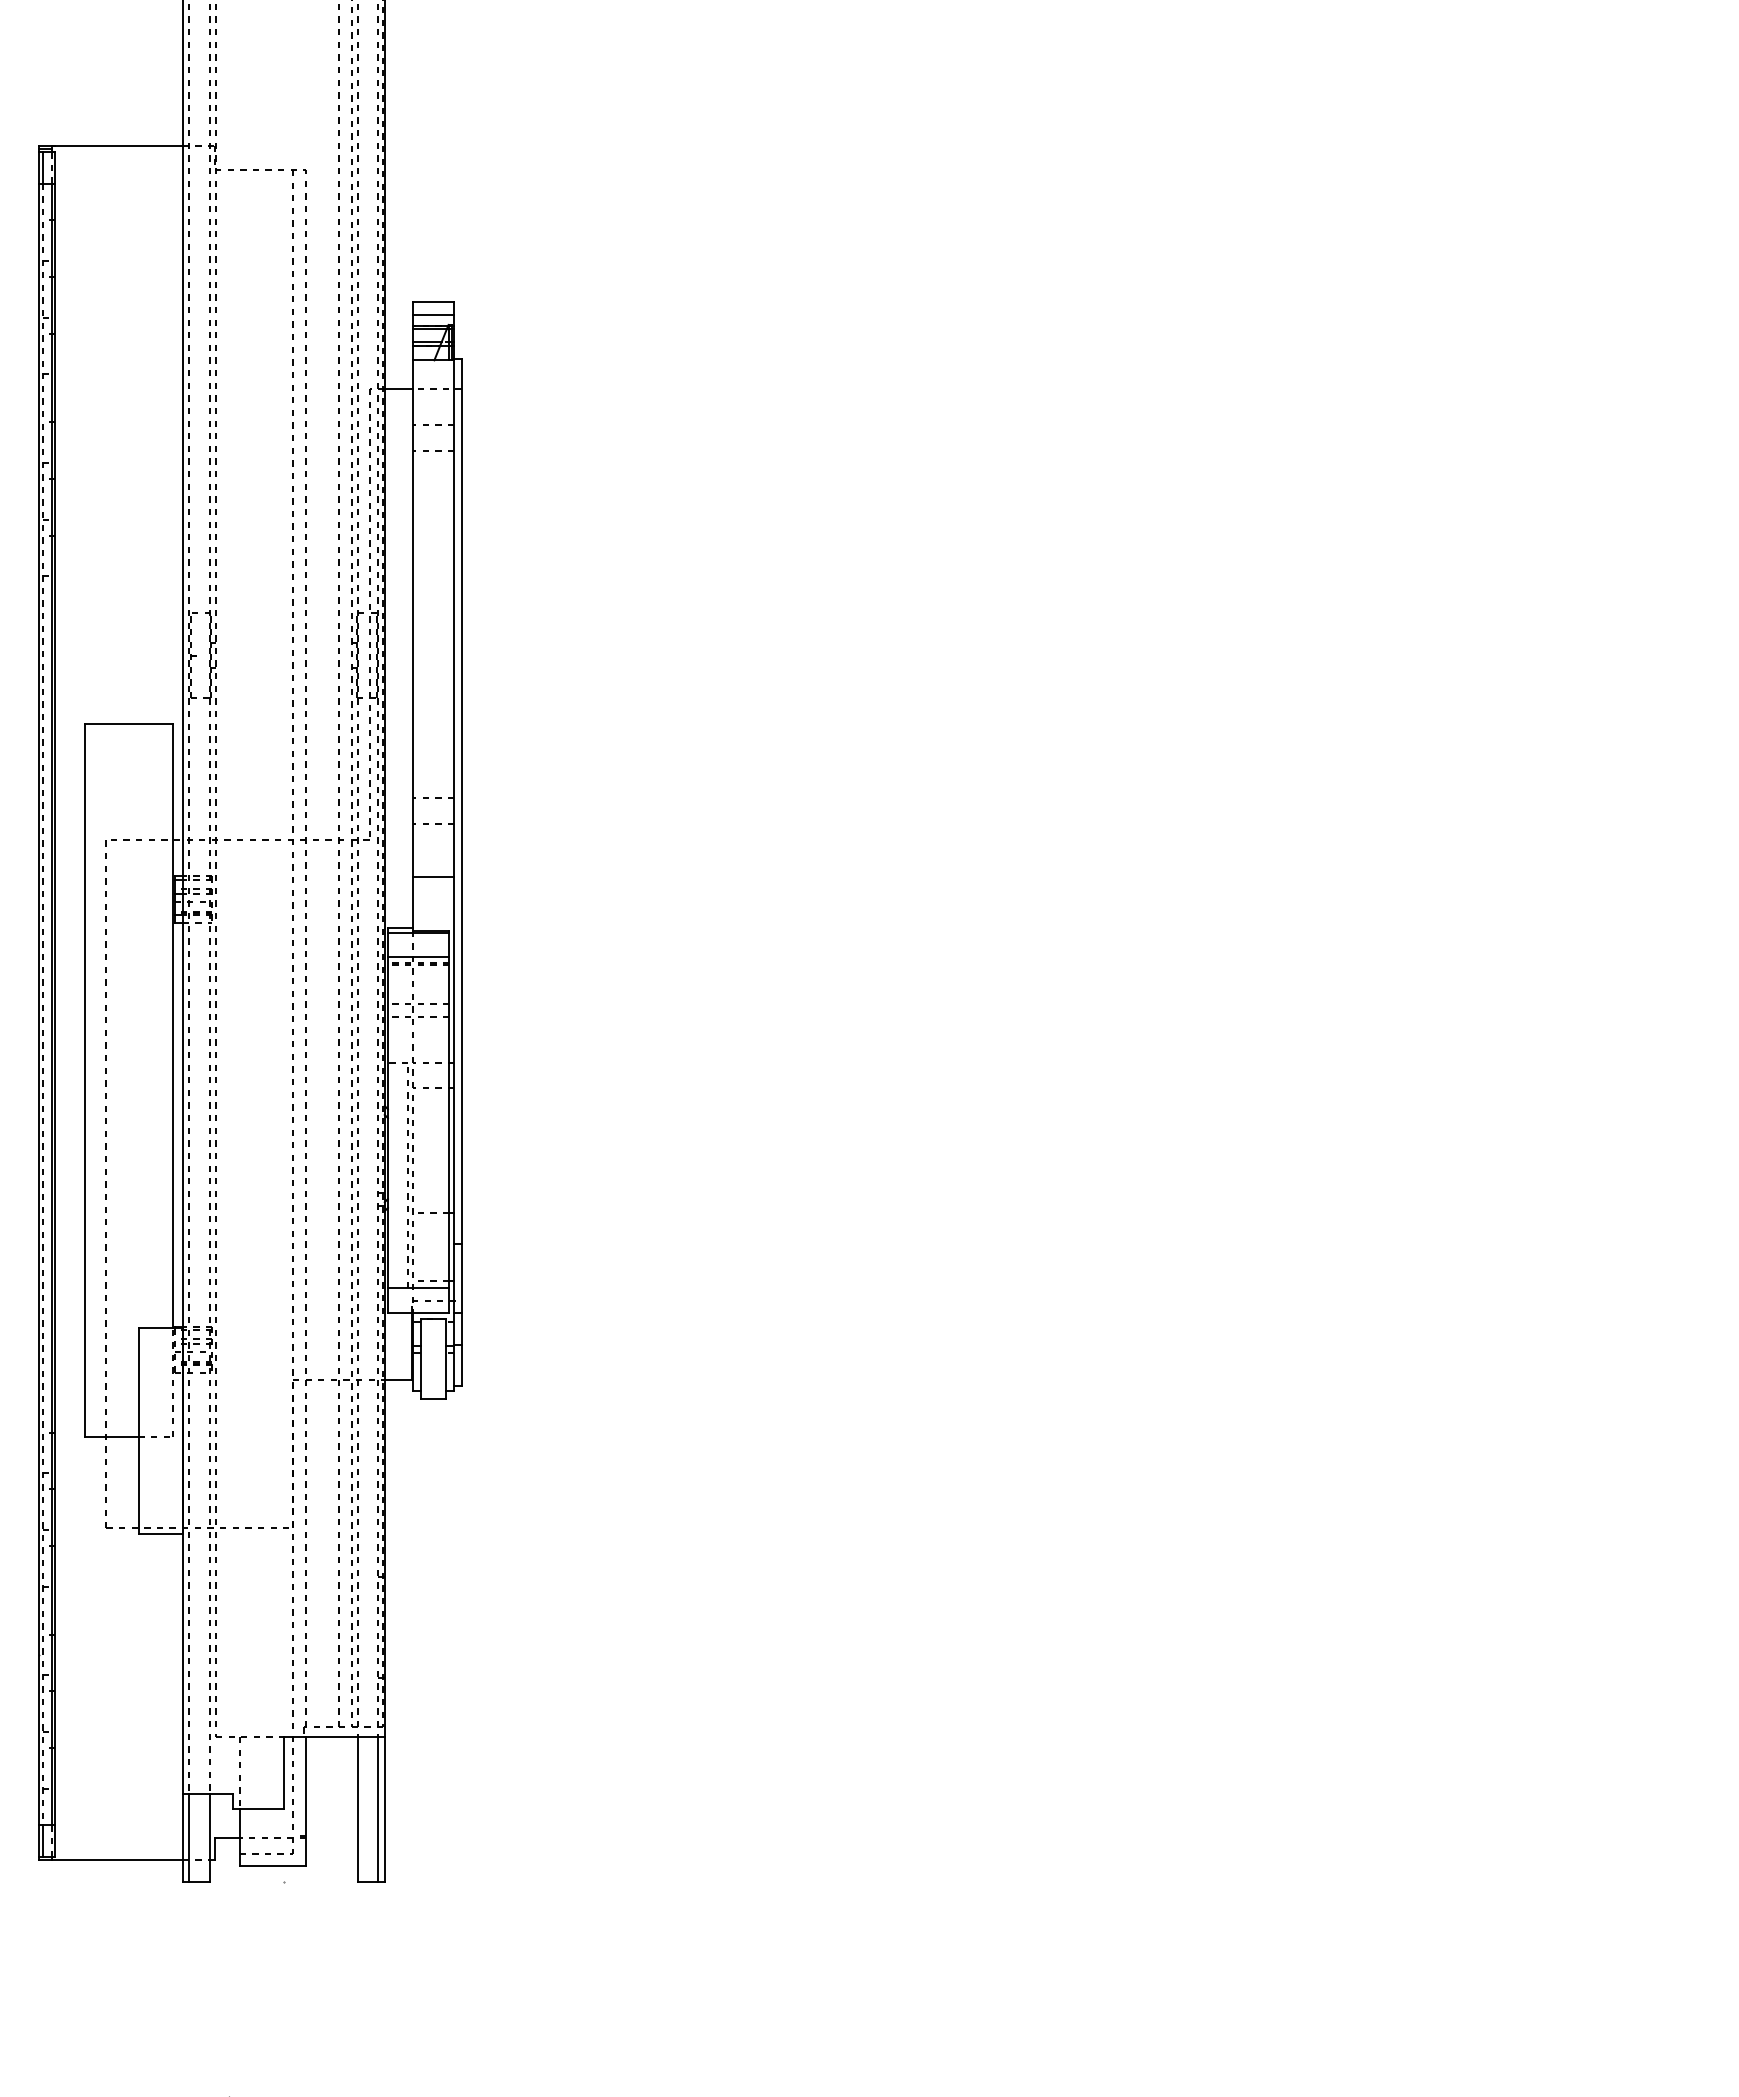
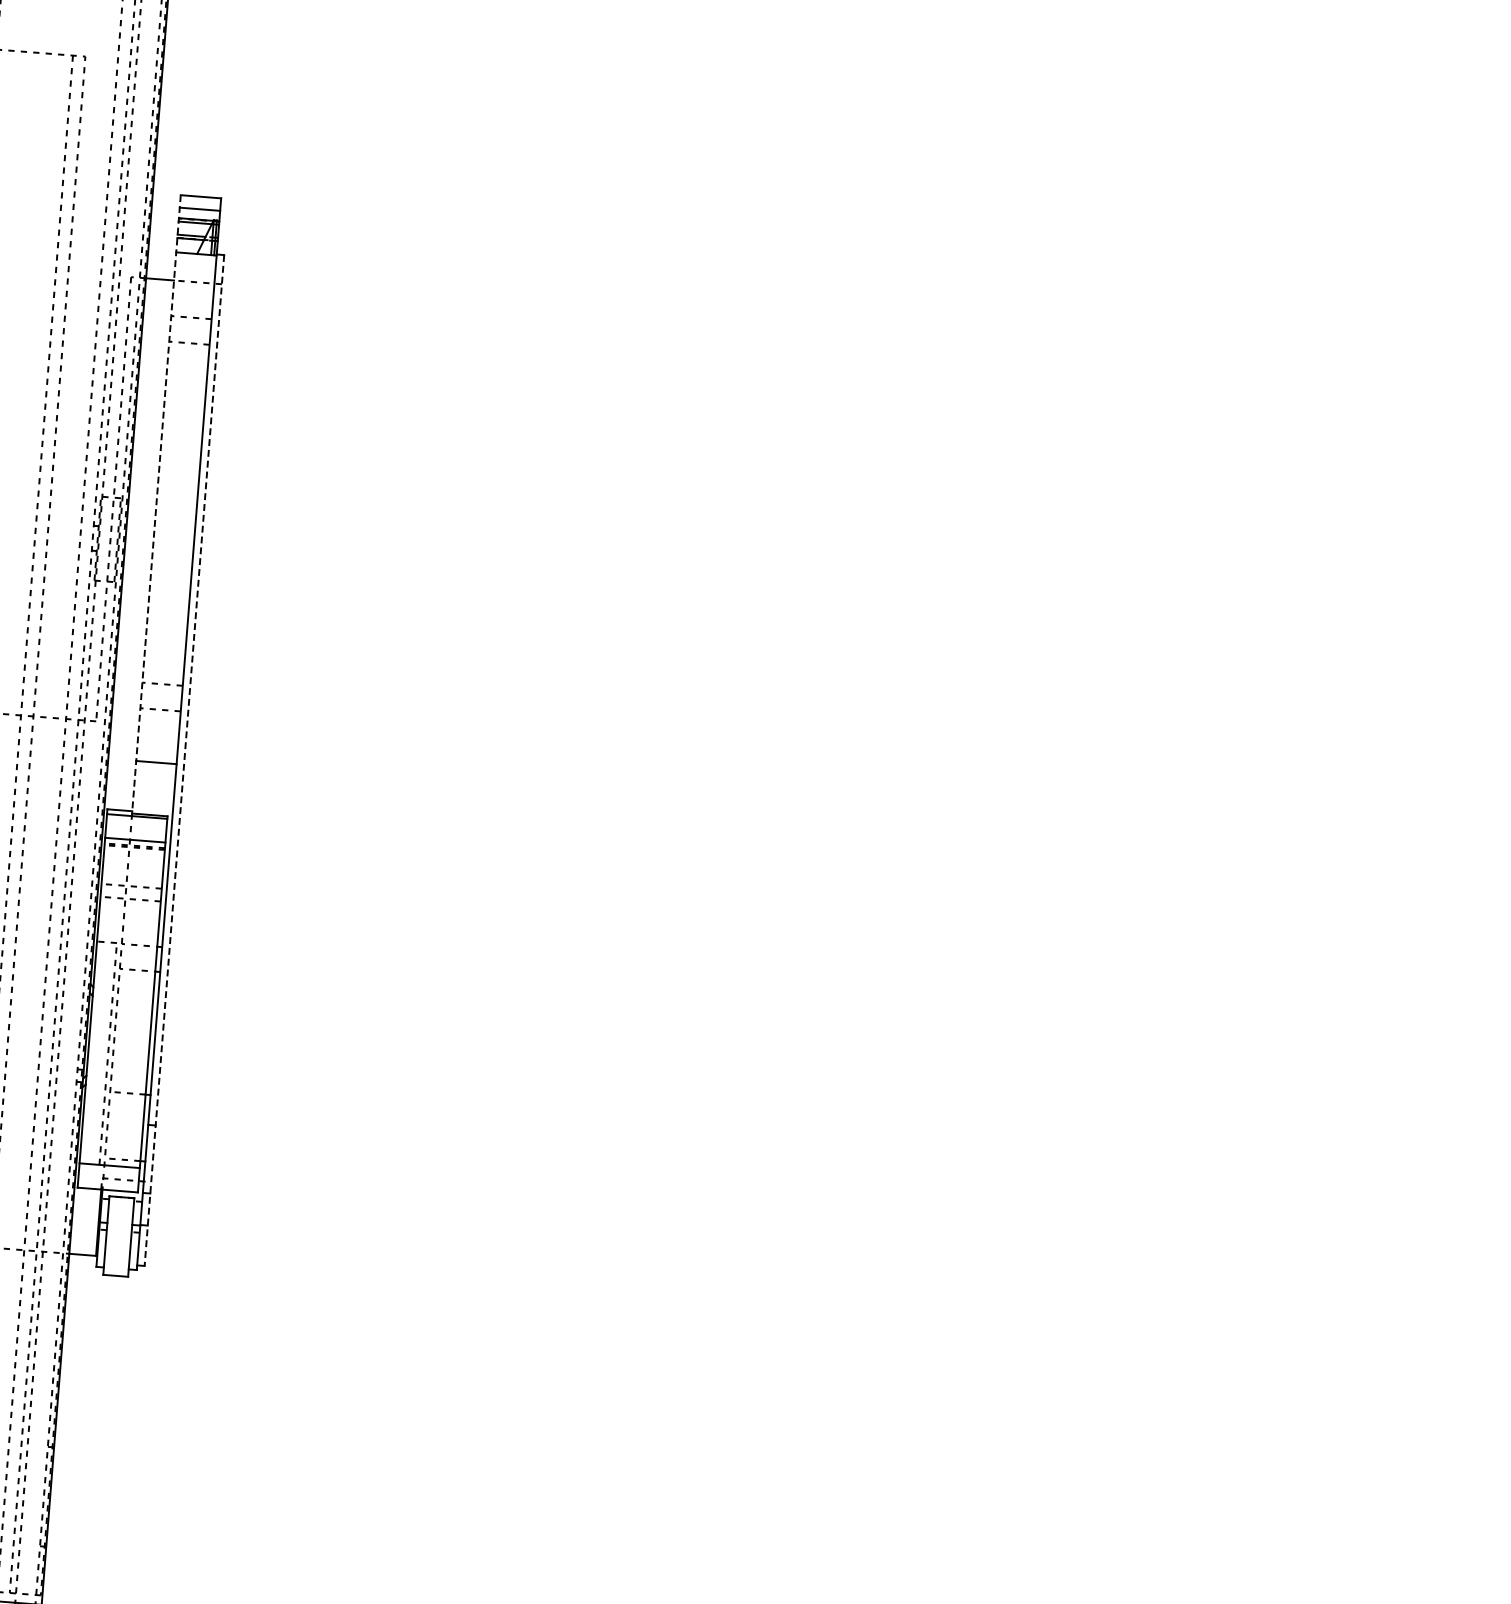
line: (413, 616) -> (156, 504), solid -> dashed
line: (461, 872) -> (184, 760), solid -> dashed

